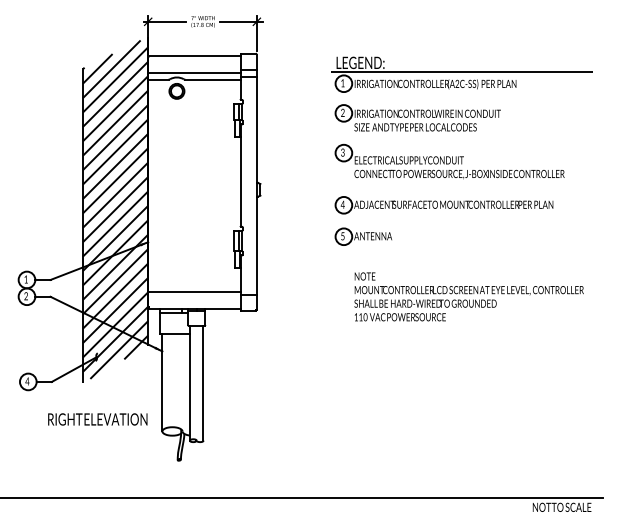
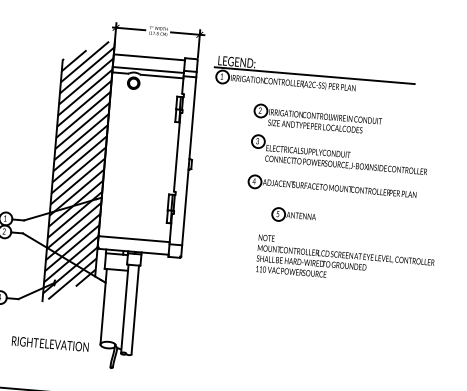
part: (461, 74) -> (313, 77), moved
part: (362, 236) -> (293, 215), moved
text: (97, 419) -> (50, 344), moved

